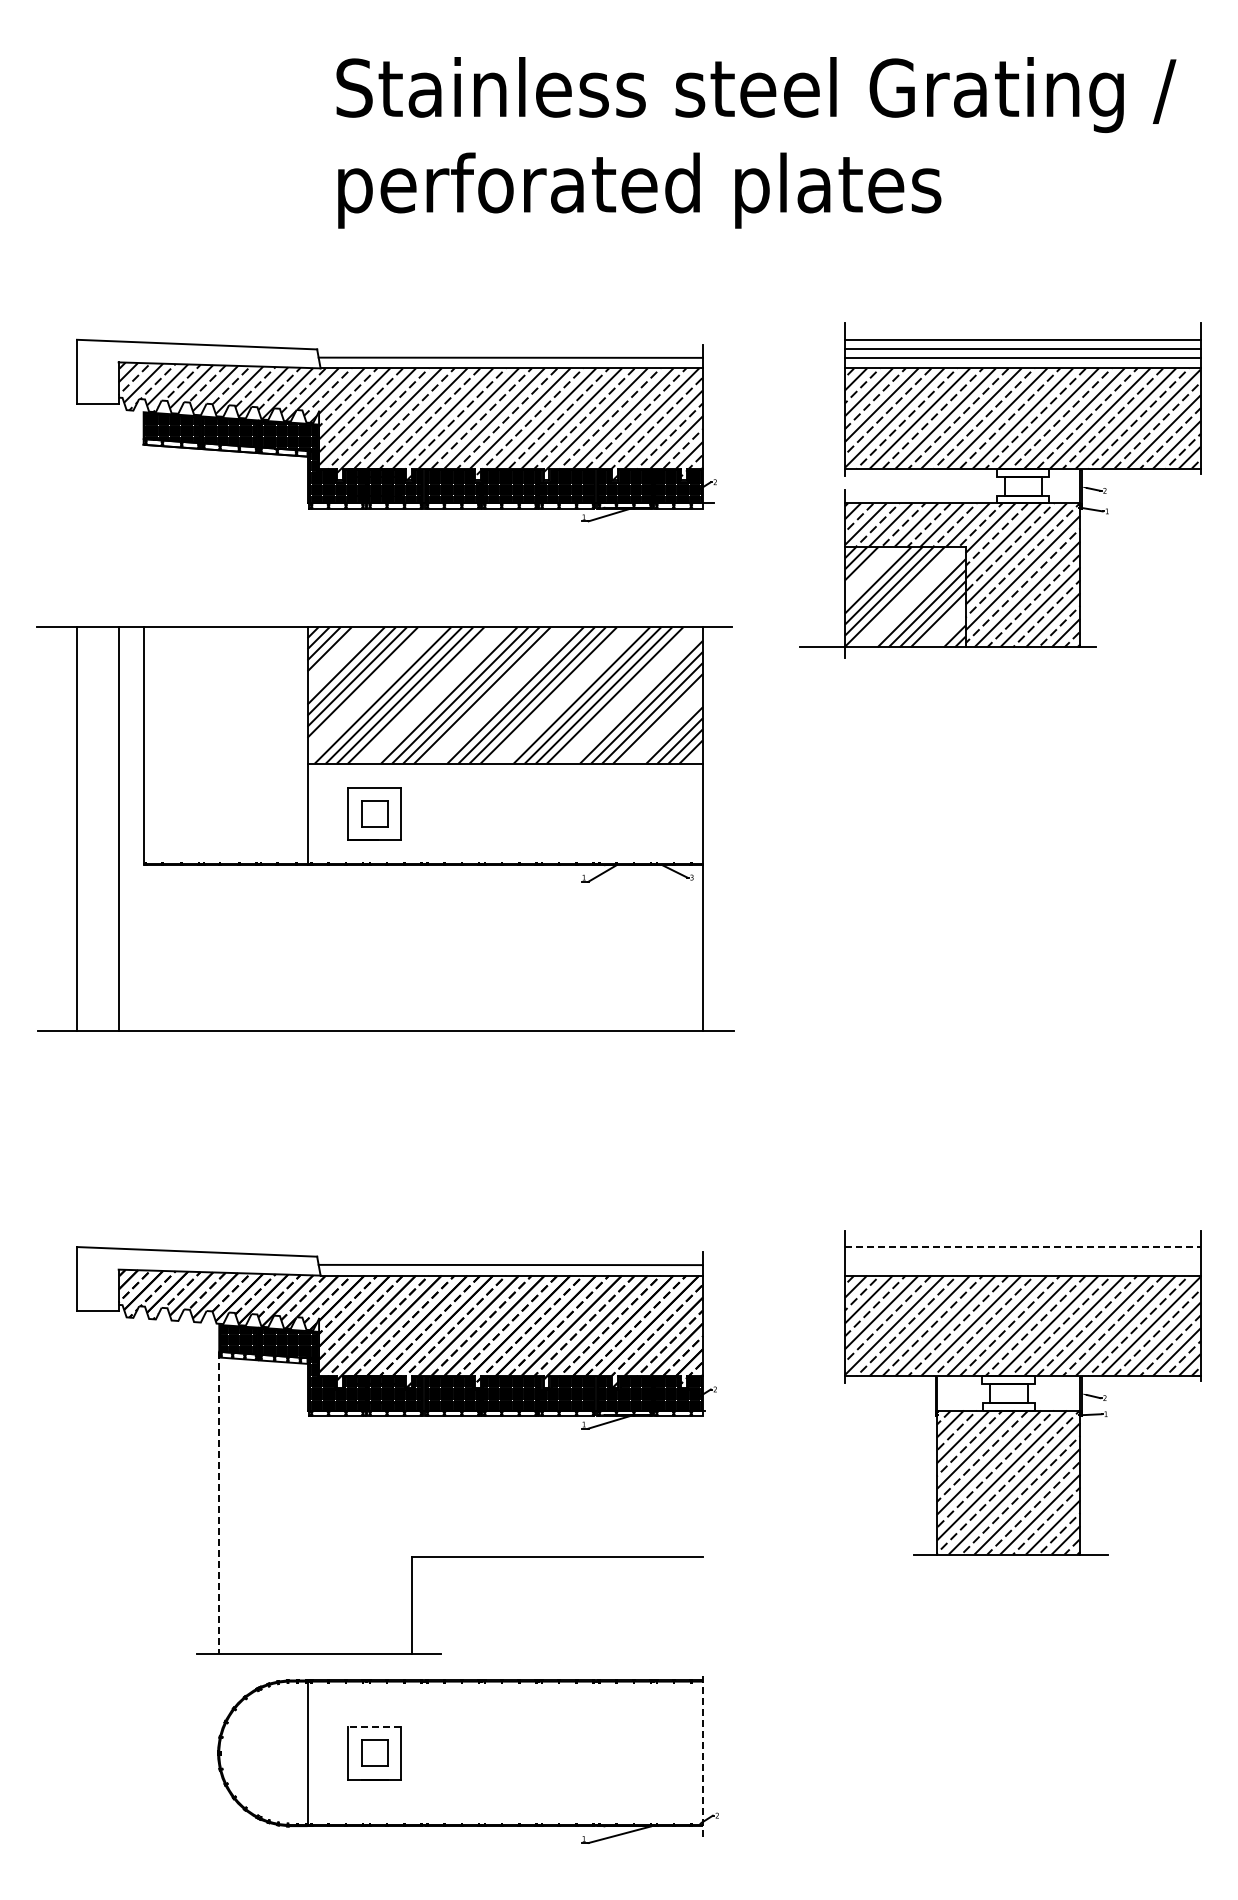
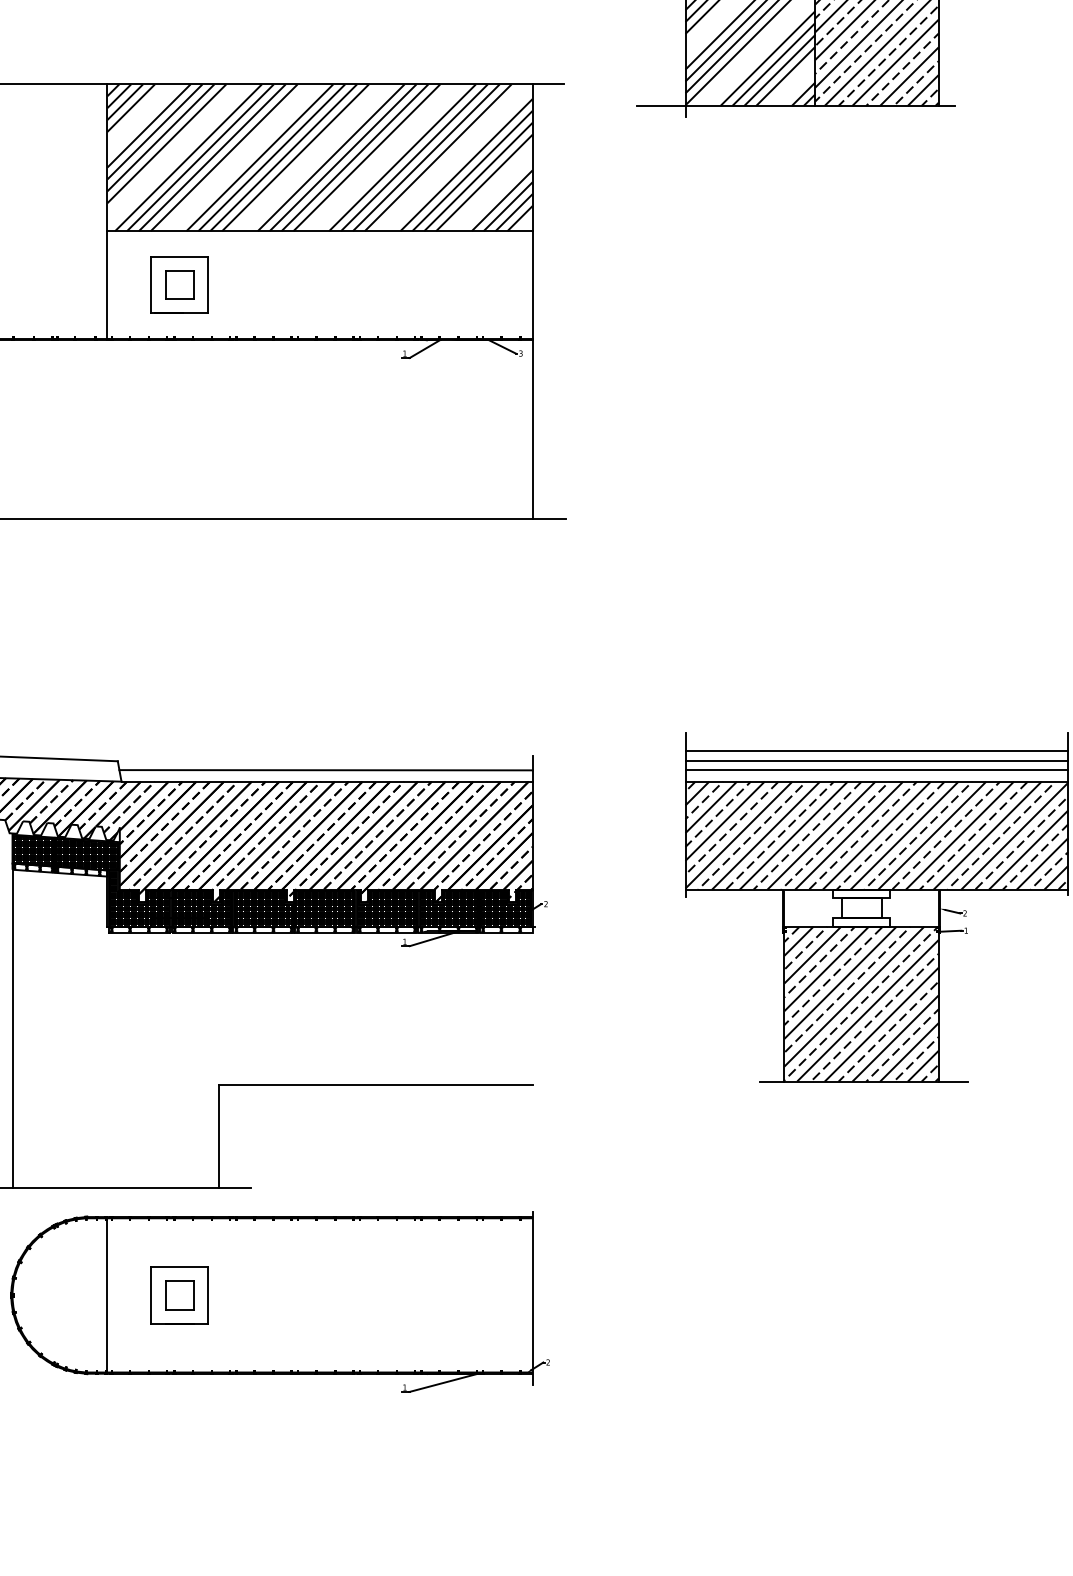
line: (1022, 1247) -> (876, 751), dashed -> solid
line: (1022, 1256) -> (876, 761), added
line: (1022, 1265) -> (876, 770), added
line: (219, 1503) -> (12, 1026), dashed -> solid
line: (373, 1726) -> (178, 1266), dashed -> solid
line: (702, 1756) -> (532, 1298), dashed -> solid

